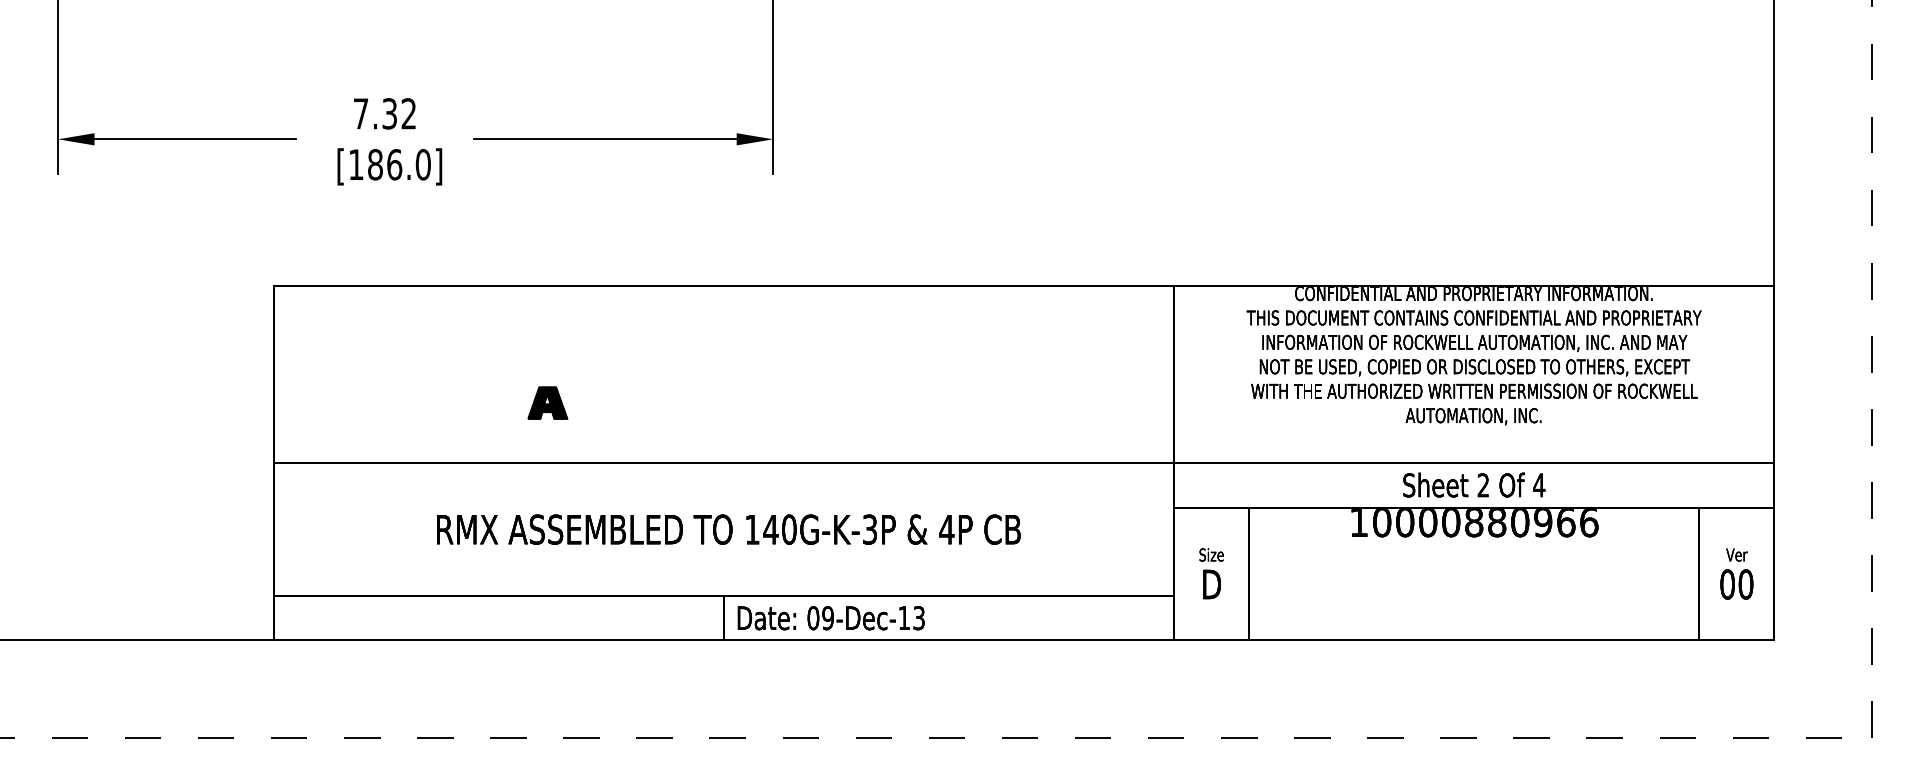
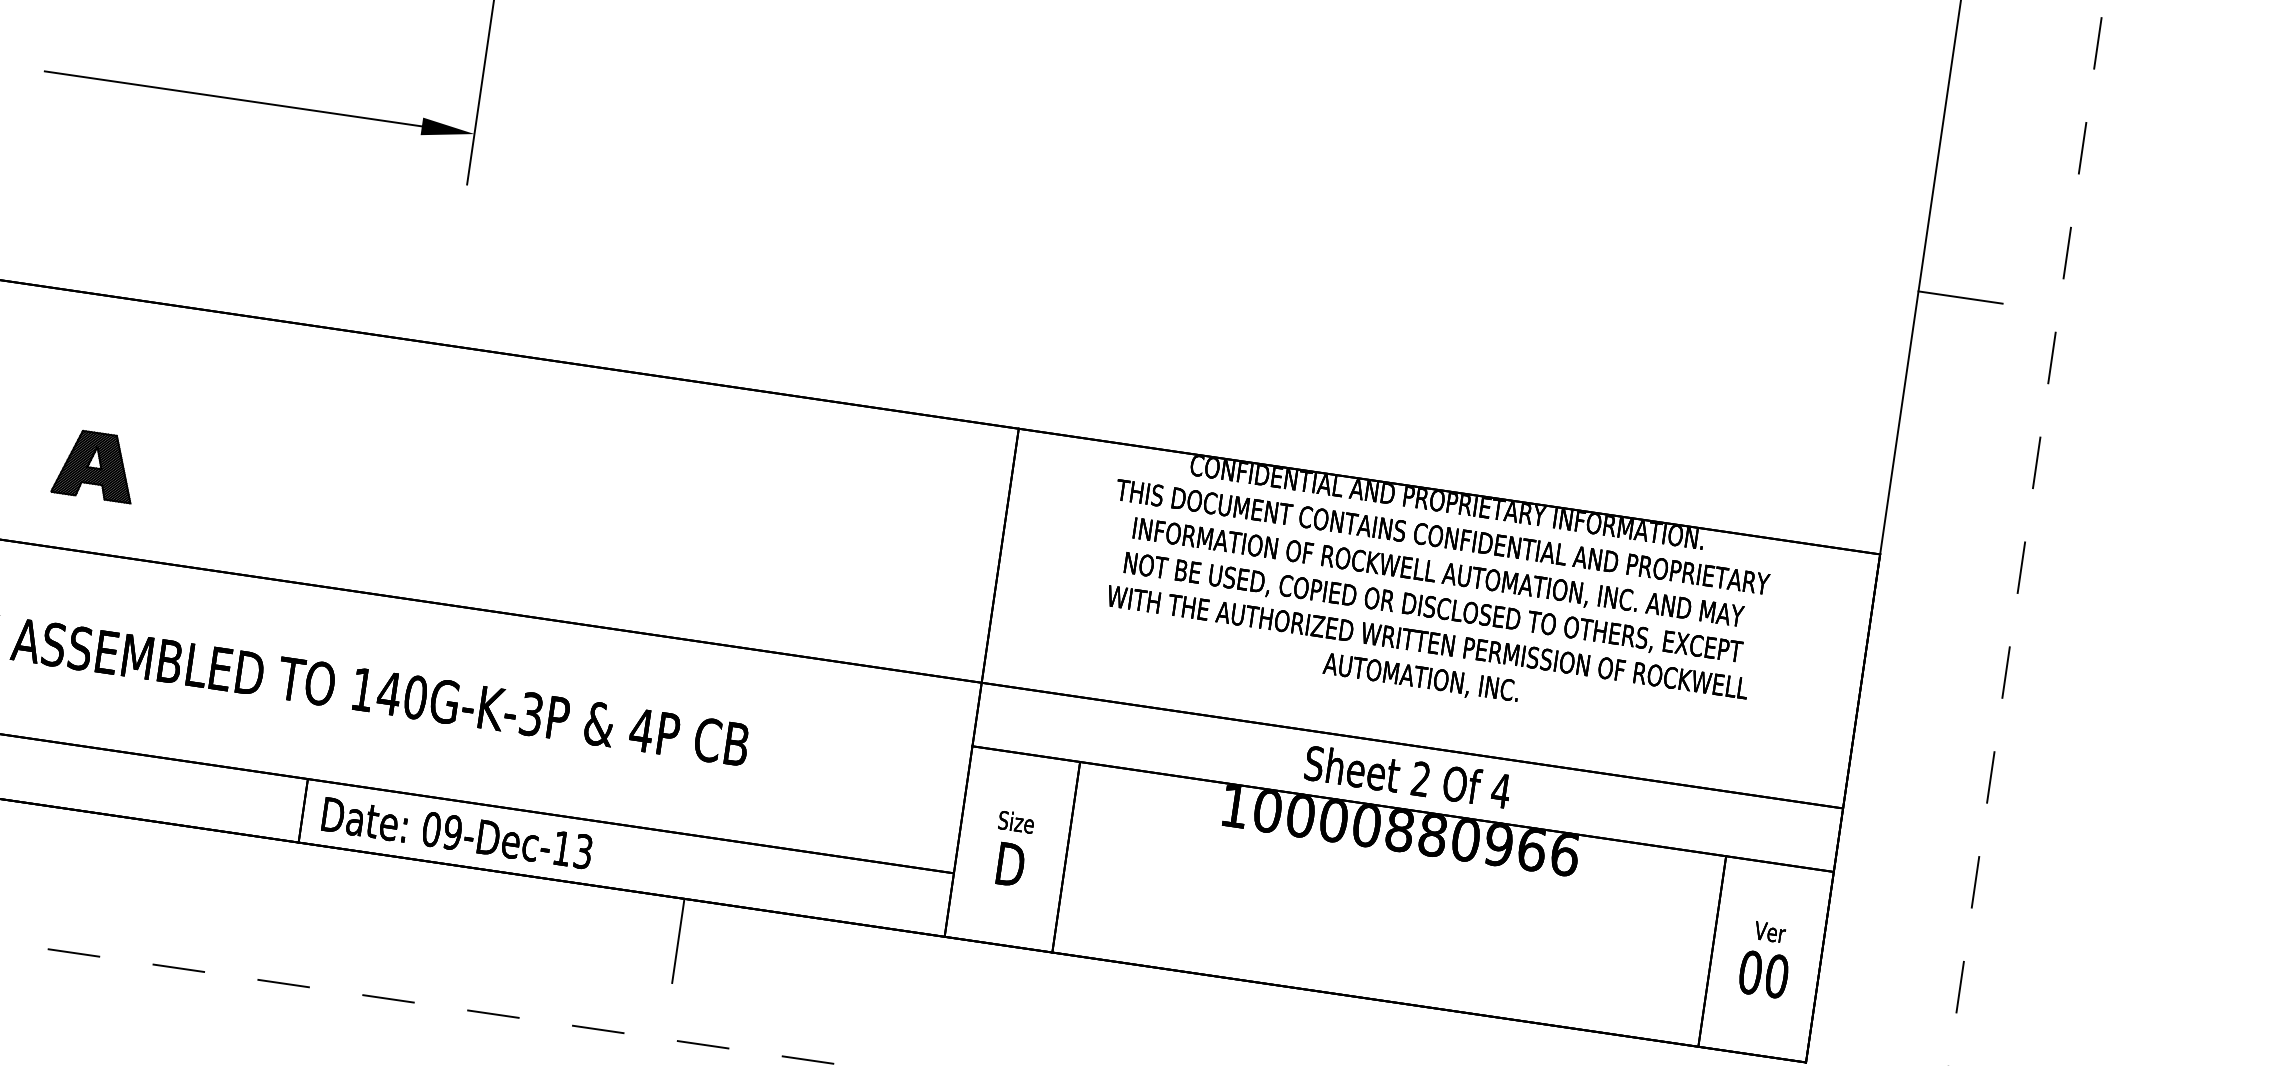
line: (1803, 102) -> (1960, 296), added
part: (547, 402) -> (95, 464), size x1.43
line: (992, 669) -> (677, 940), added

